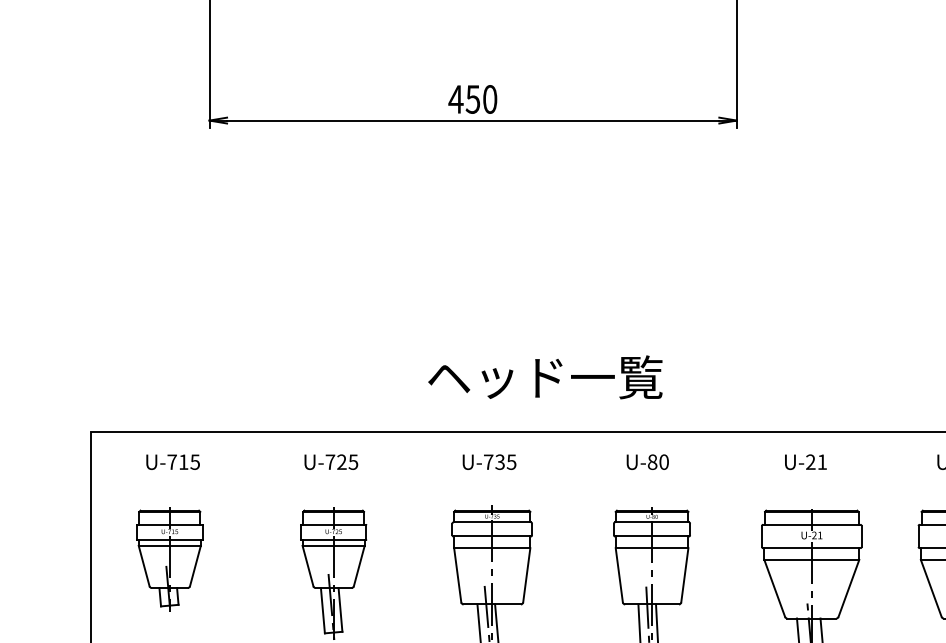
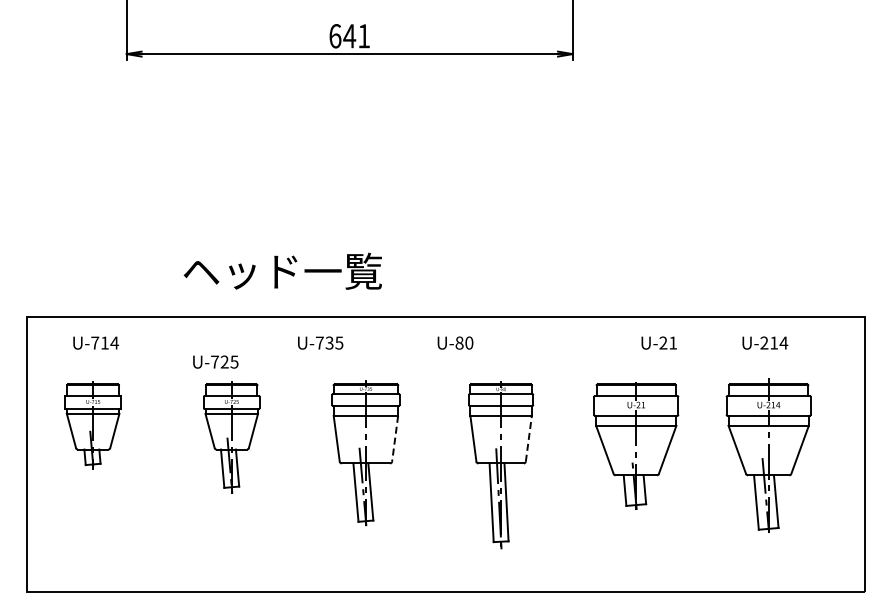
text: (472, 99) -> (349, 36), 450 -> 641
text: (544, 376) -> (282, 270), moved
text: (195, 461) -> (114, 342), U-715 -> U-714
text: (330, 461) -> (215, 361), moved
text: (489, 461) -> (320, 342), moved
text: (647, 461) -> (455, 342), moved
text: (804, 461) -> (658, 342), moved
line: (684, 574) -> (528, 438), solid -> dashed
line: (527, 576) -> (395, 439), solid -> dashed

